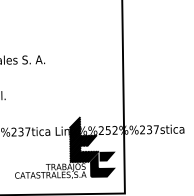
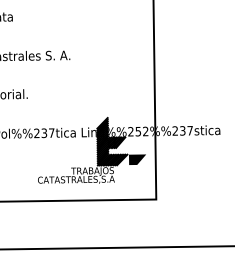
fill: (102, 164) -> (132, 168), removed

